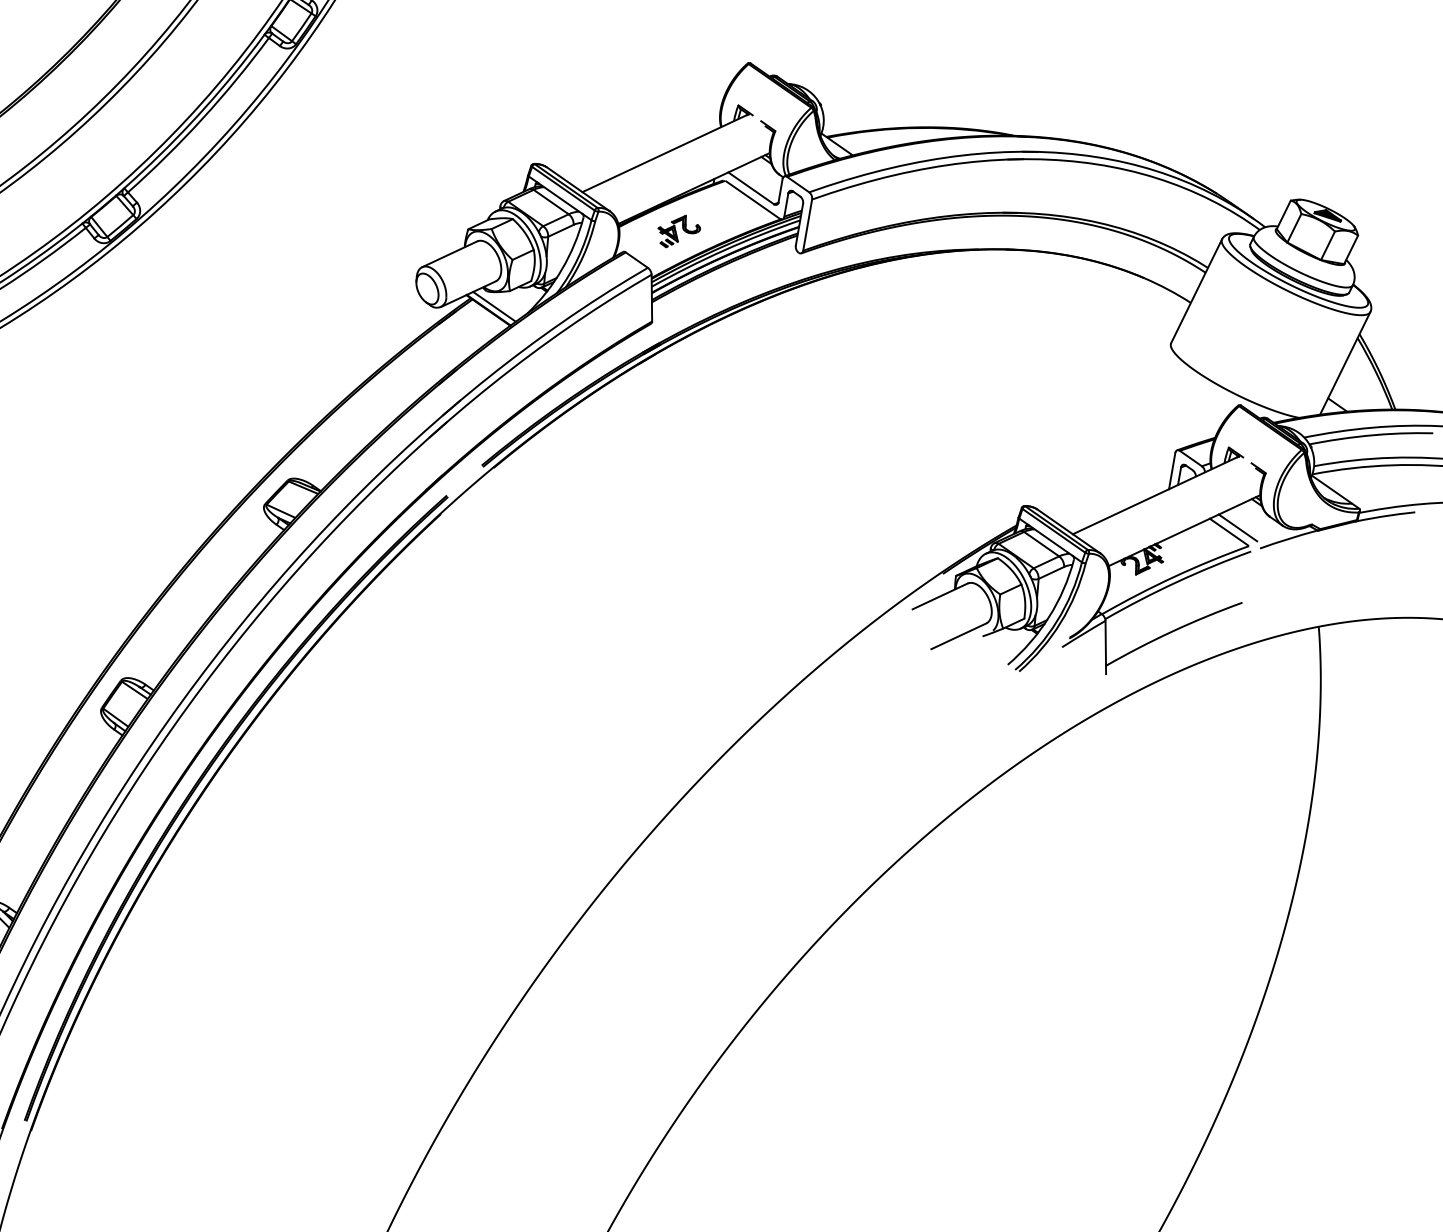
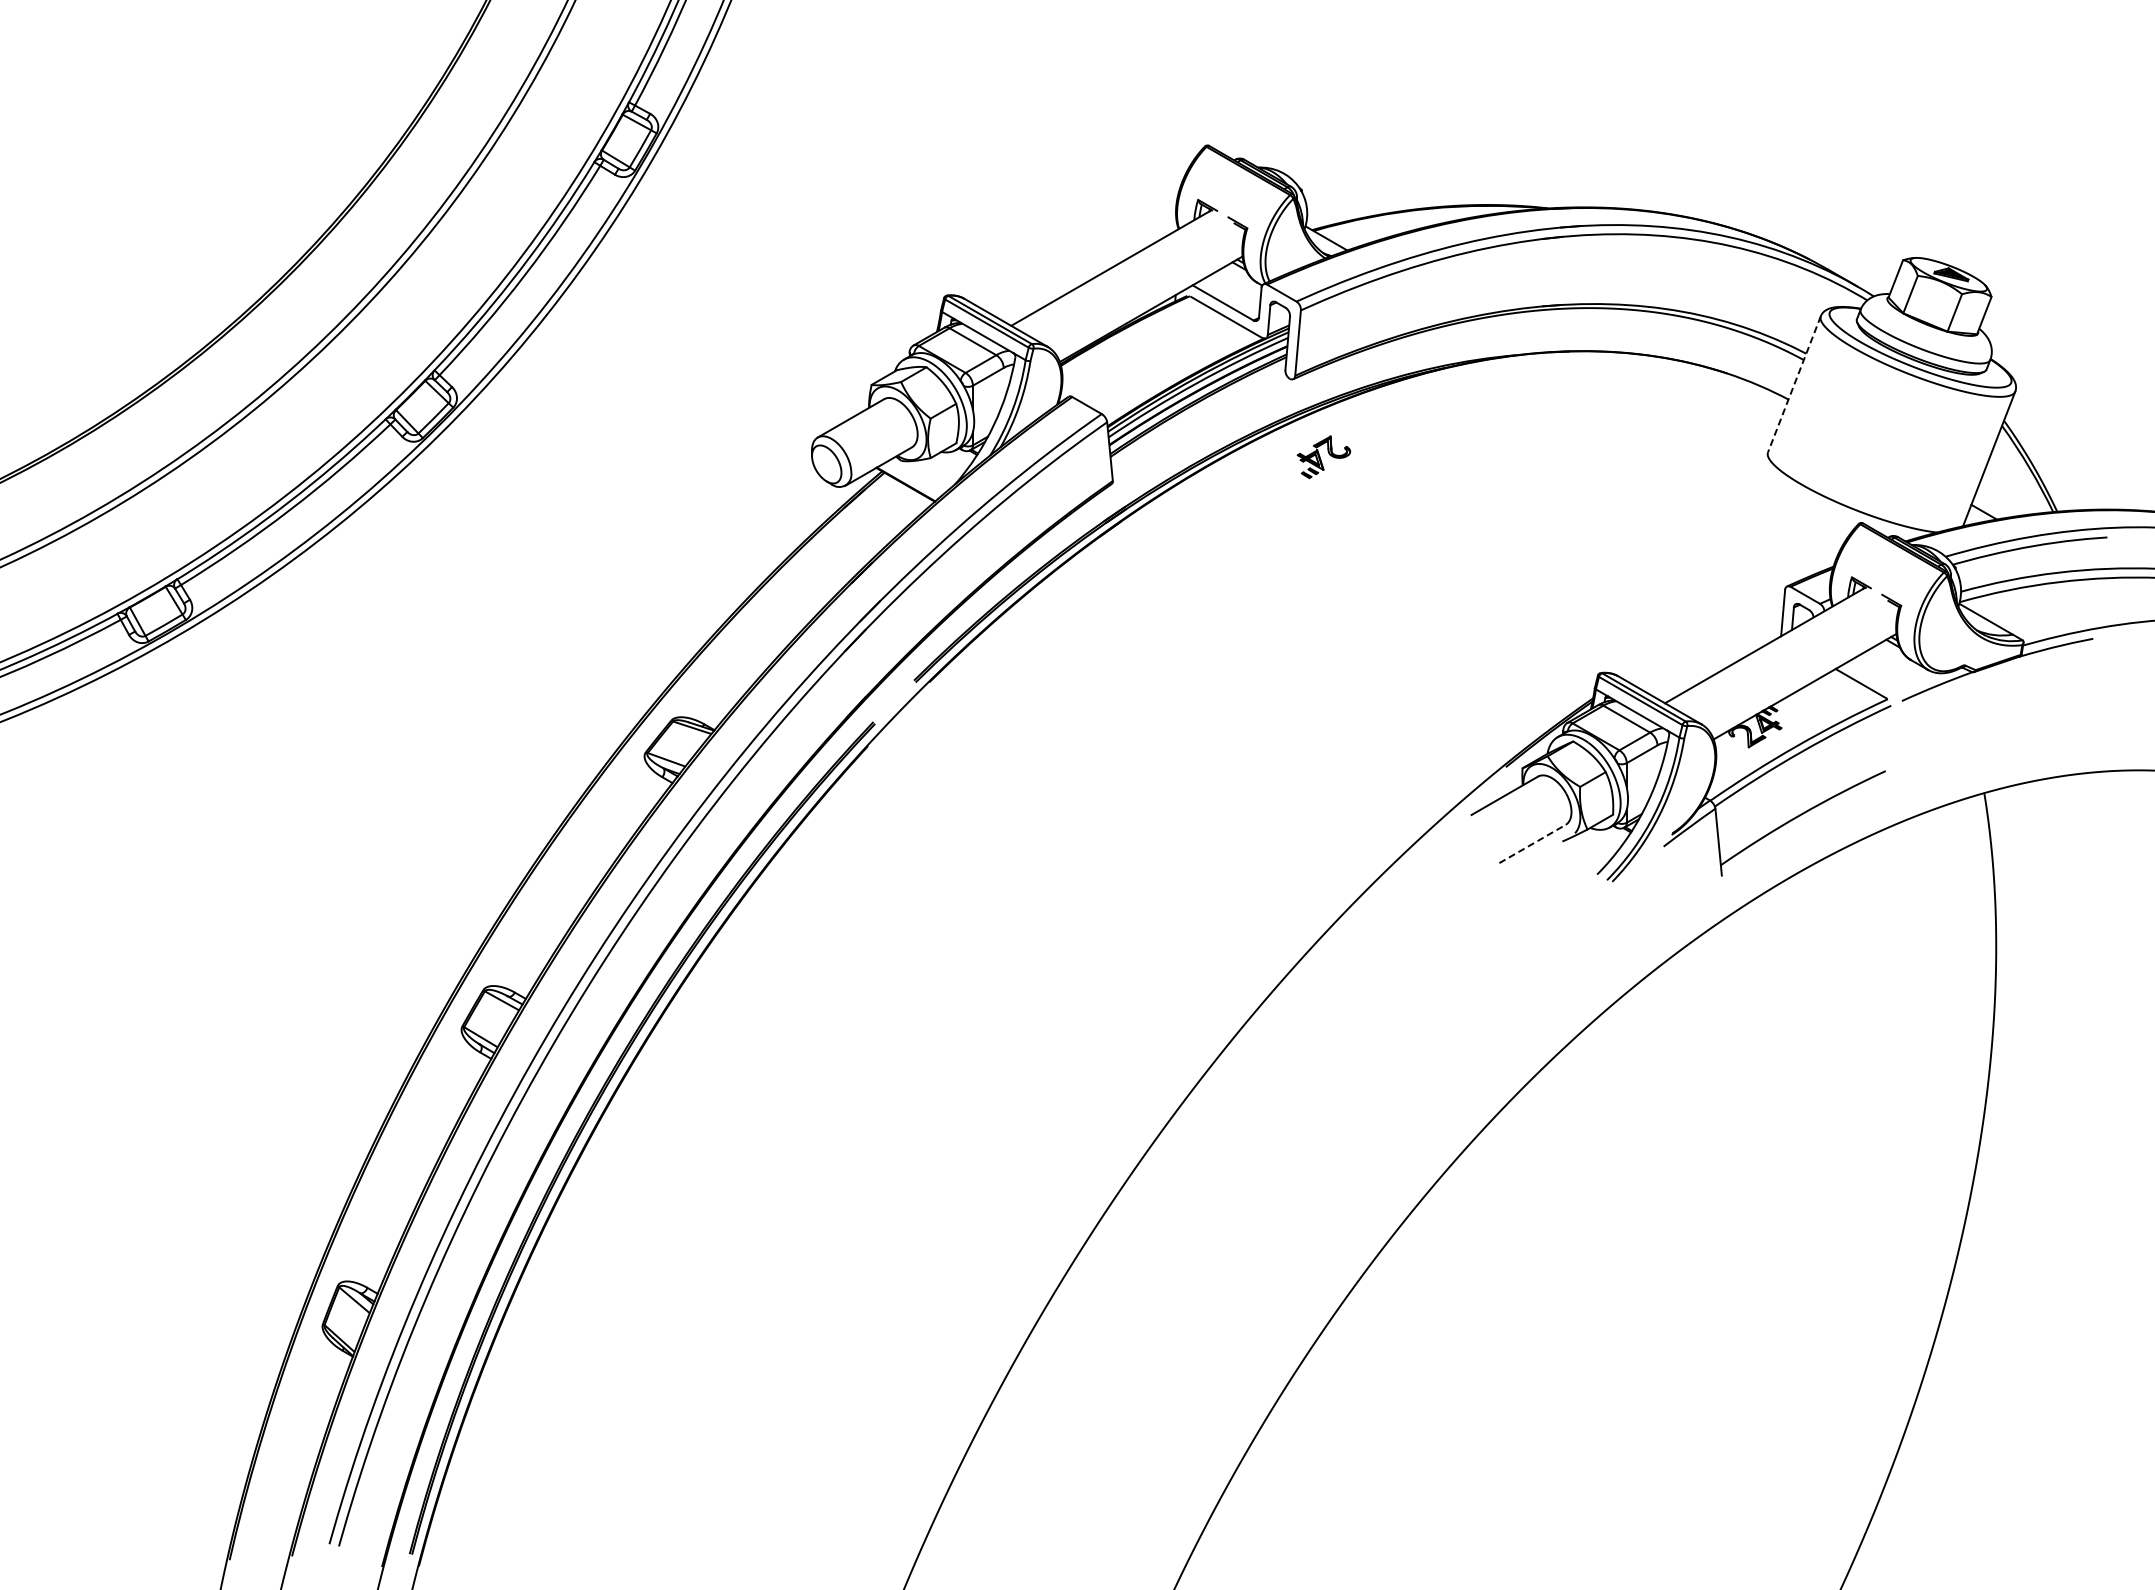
part: (678, 231) -> (1323, 457), moved
line: (1196, 291) -> (1794, 384), solid -> dashed
line: (494, 306) -> (912, 479), removed
line: (1237, 527) -> (1871, 677), removed
line: (959, 636) -> (1533, 843), solid -> dashed

